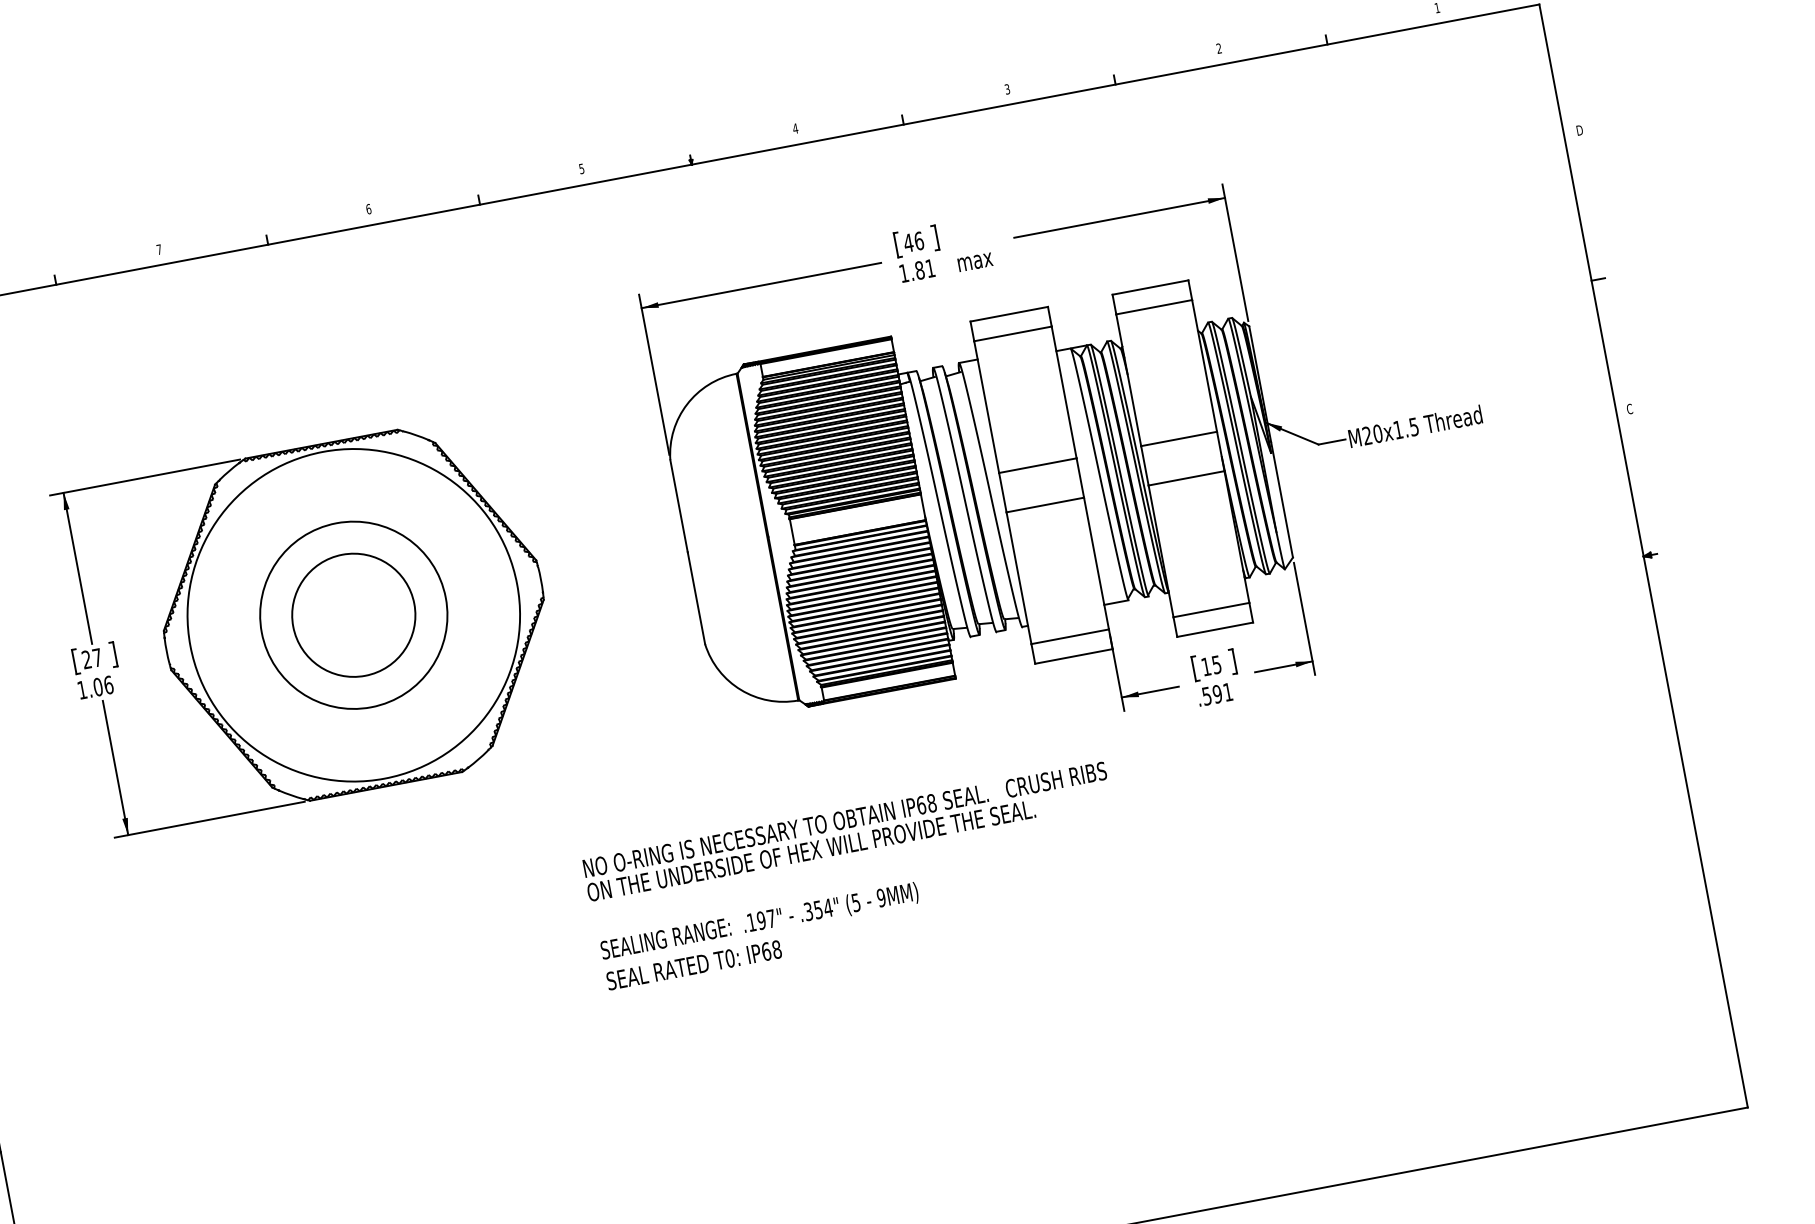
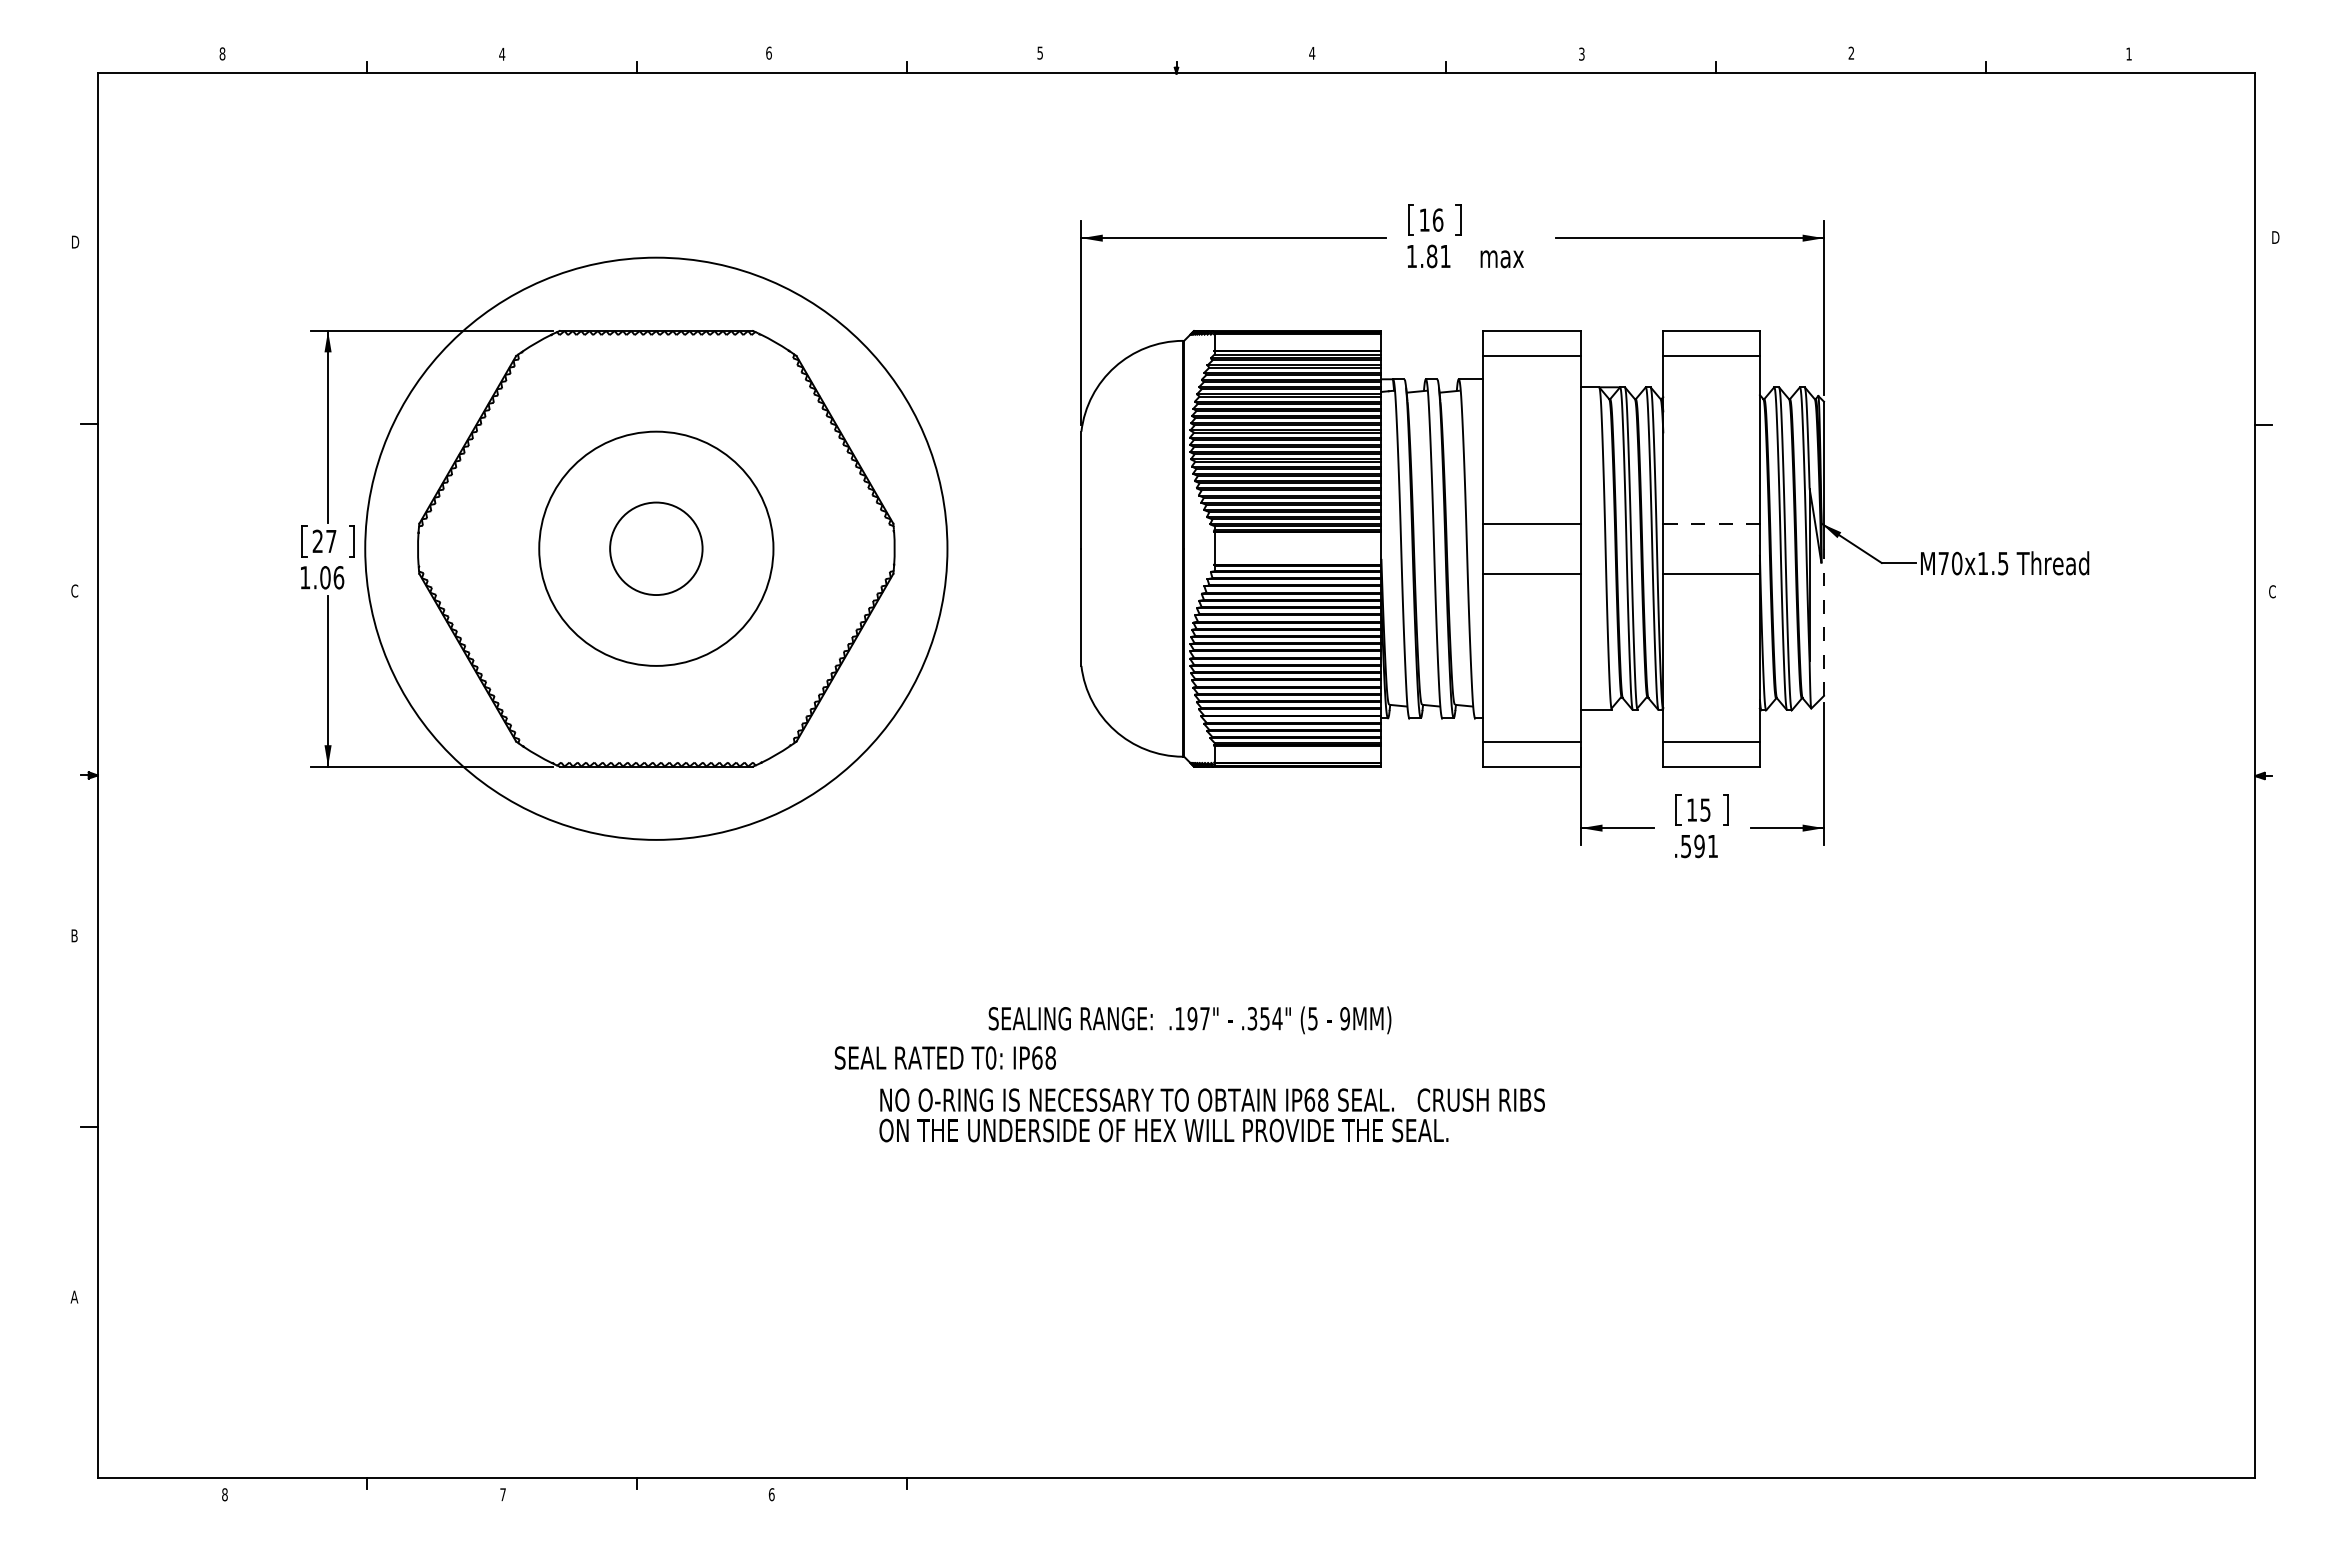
text: (908, 242) -> (1424, 219), 46 -> 16
text: (159, 249) -> (502, 53), 7 -> 4
text: (1367, 434) -> (1943, 562), M20x1.5 -> M70x1.5
line: (1178, 438) -> (1711, 523), solid -> dashed
line: (1282, 499) -> (1824, 622), solid -> dashed
circle: (353, 615) -> (656, 548), size x0.6
circle: (353, 615) -> (656, 548), size x1.4
text: (846, 831) -> (1211, 1115), moved
text: (759, 922) -> (1189, 1020), moved
text: (693, 965) -> (944, 1057), moved

